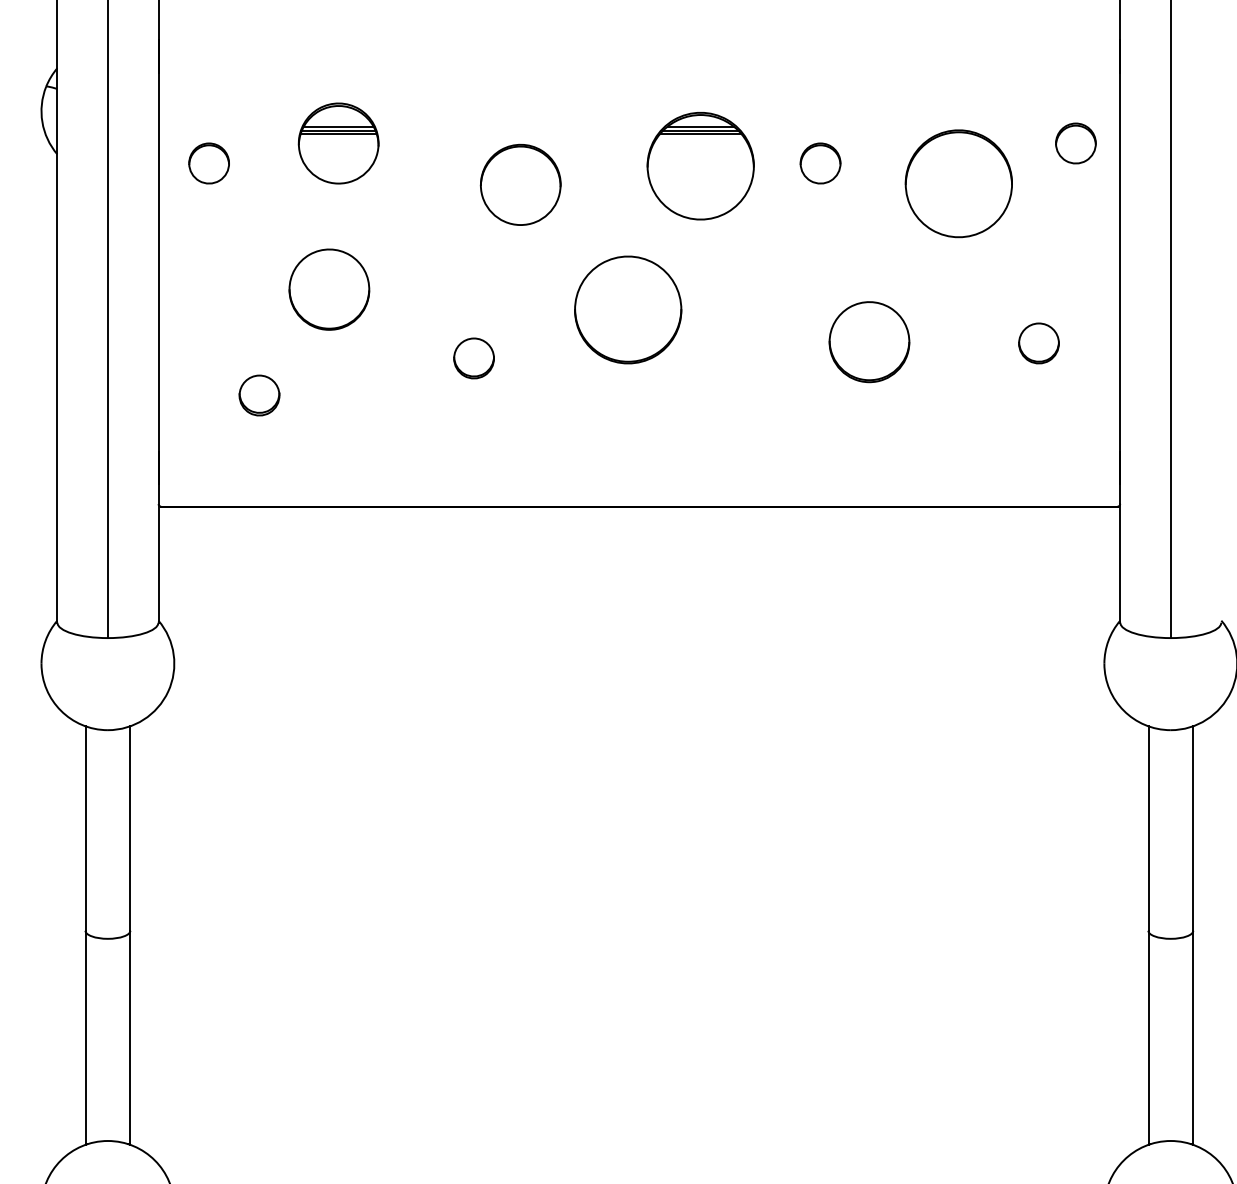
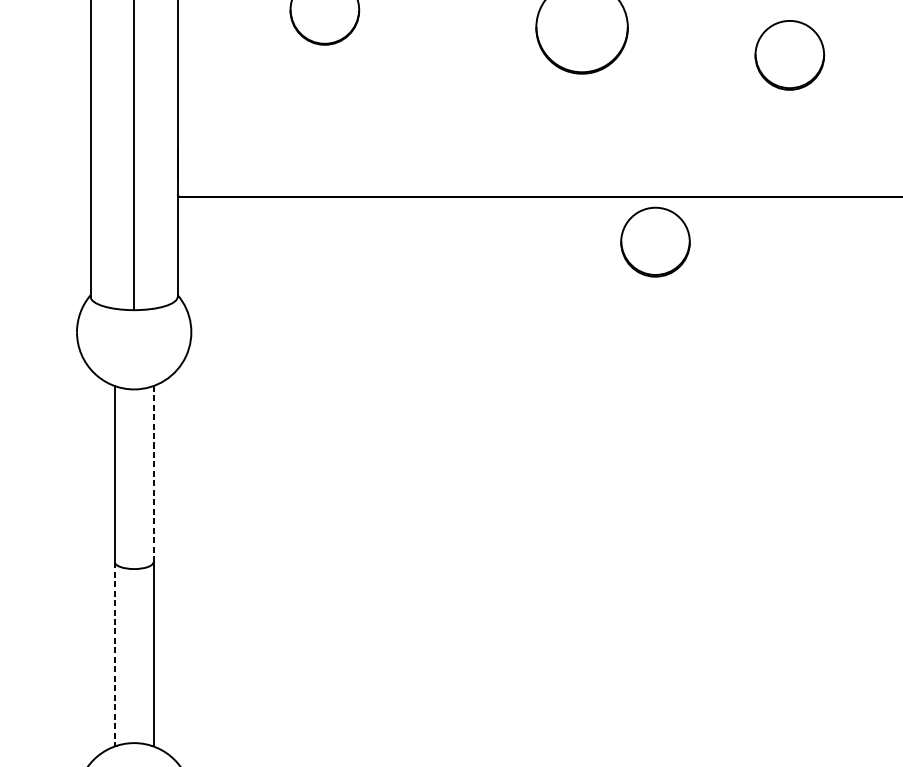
part: (473, 358) -> (448, 69), removed
part: (259, 395) -> (264, 101), removed
part: (713, 559) -> (655, 242), added
line: (130, 828) -> (153, 474), solid -> dashed
line: (85, 1037) -> (114, 654), solid -> dashed

